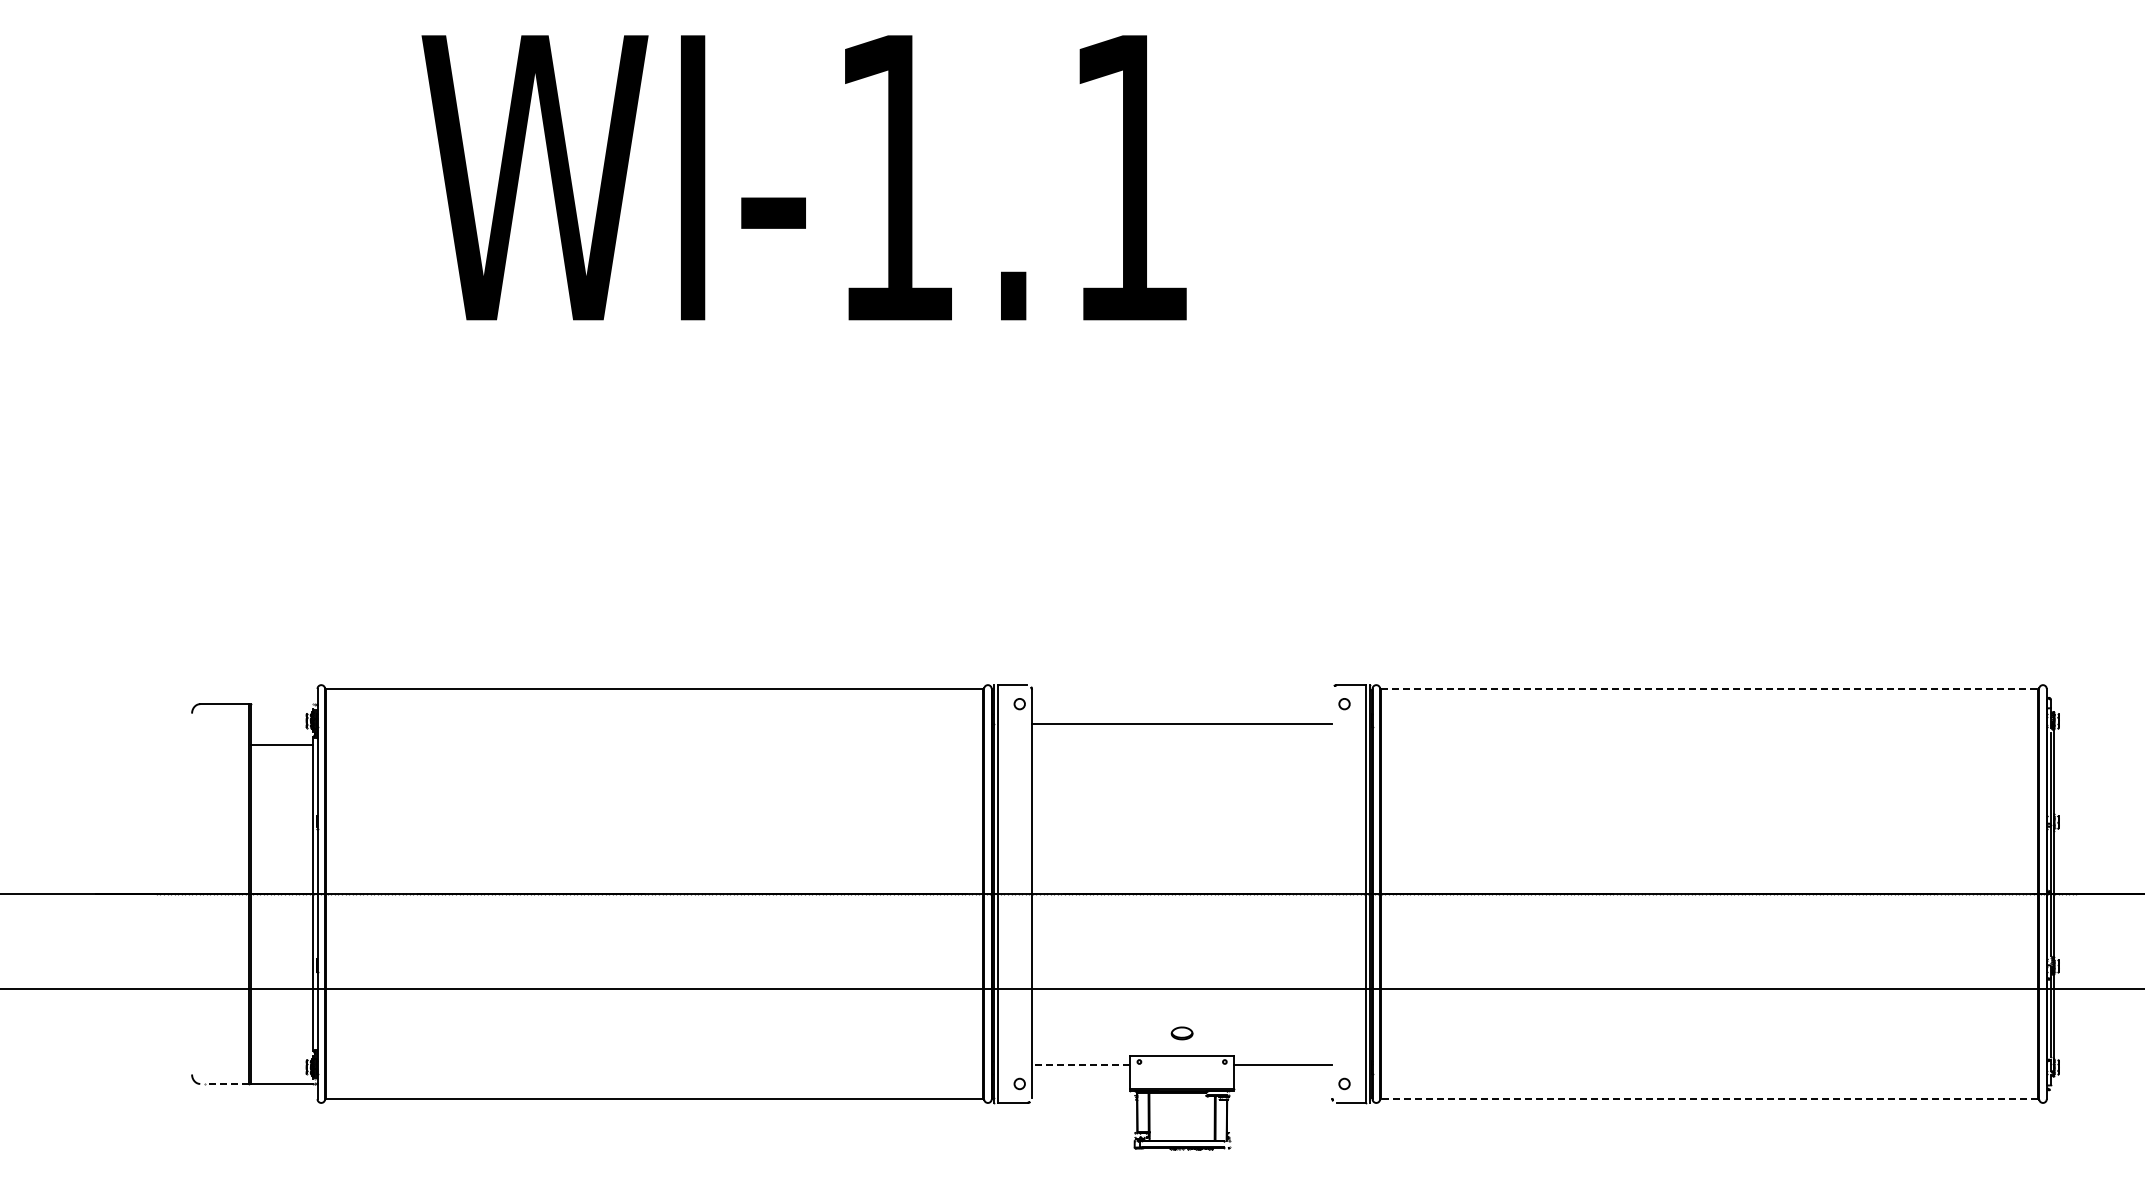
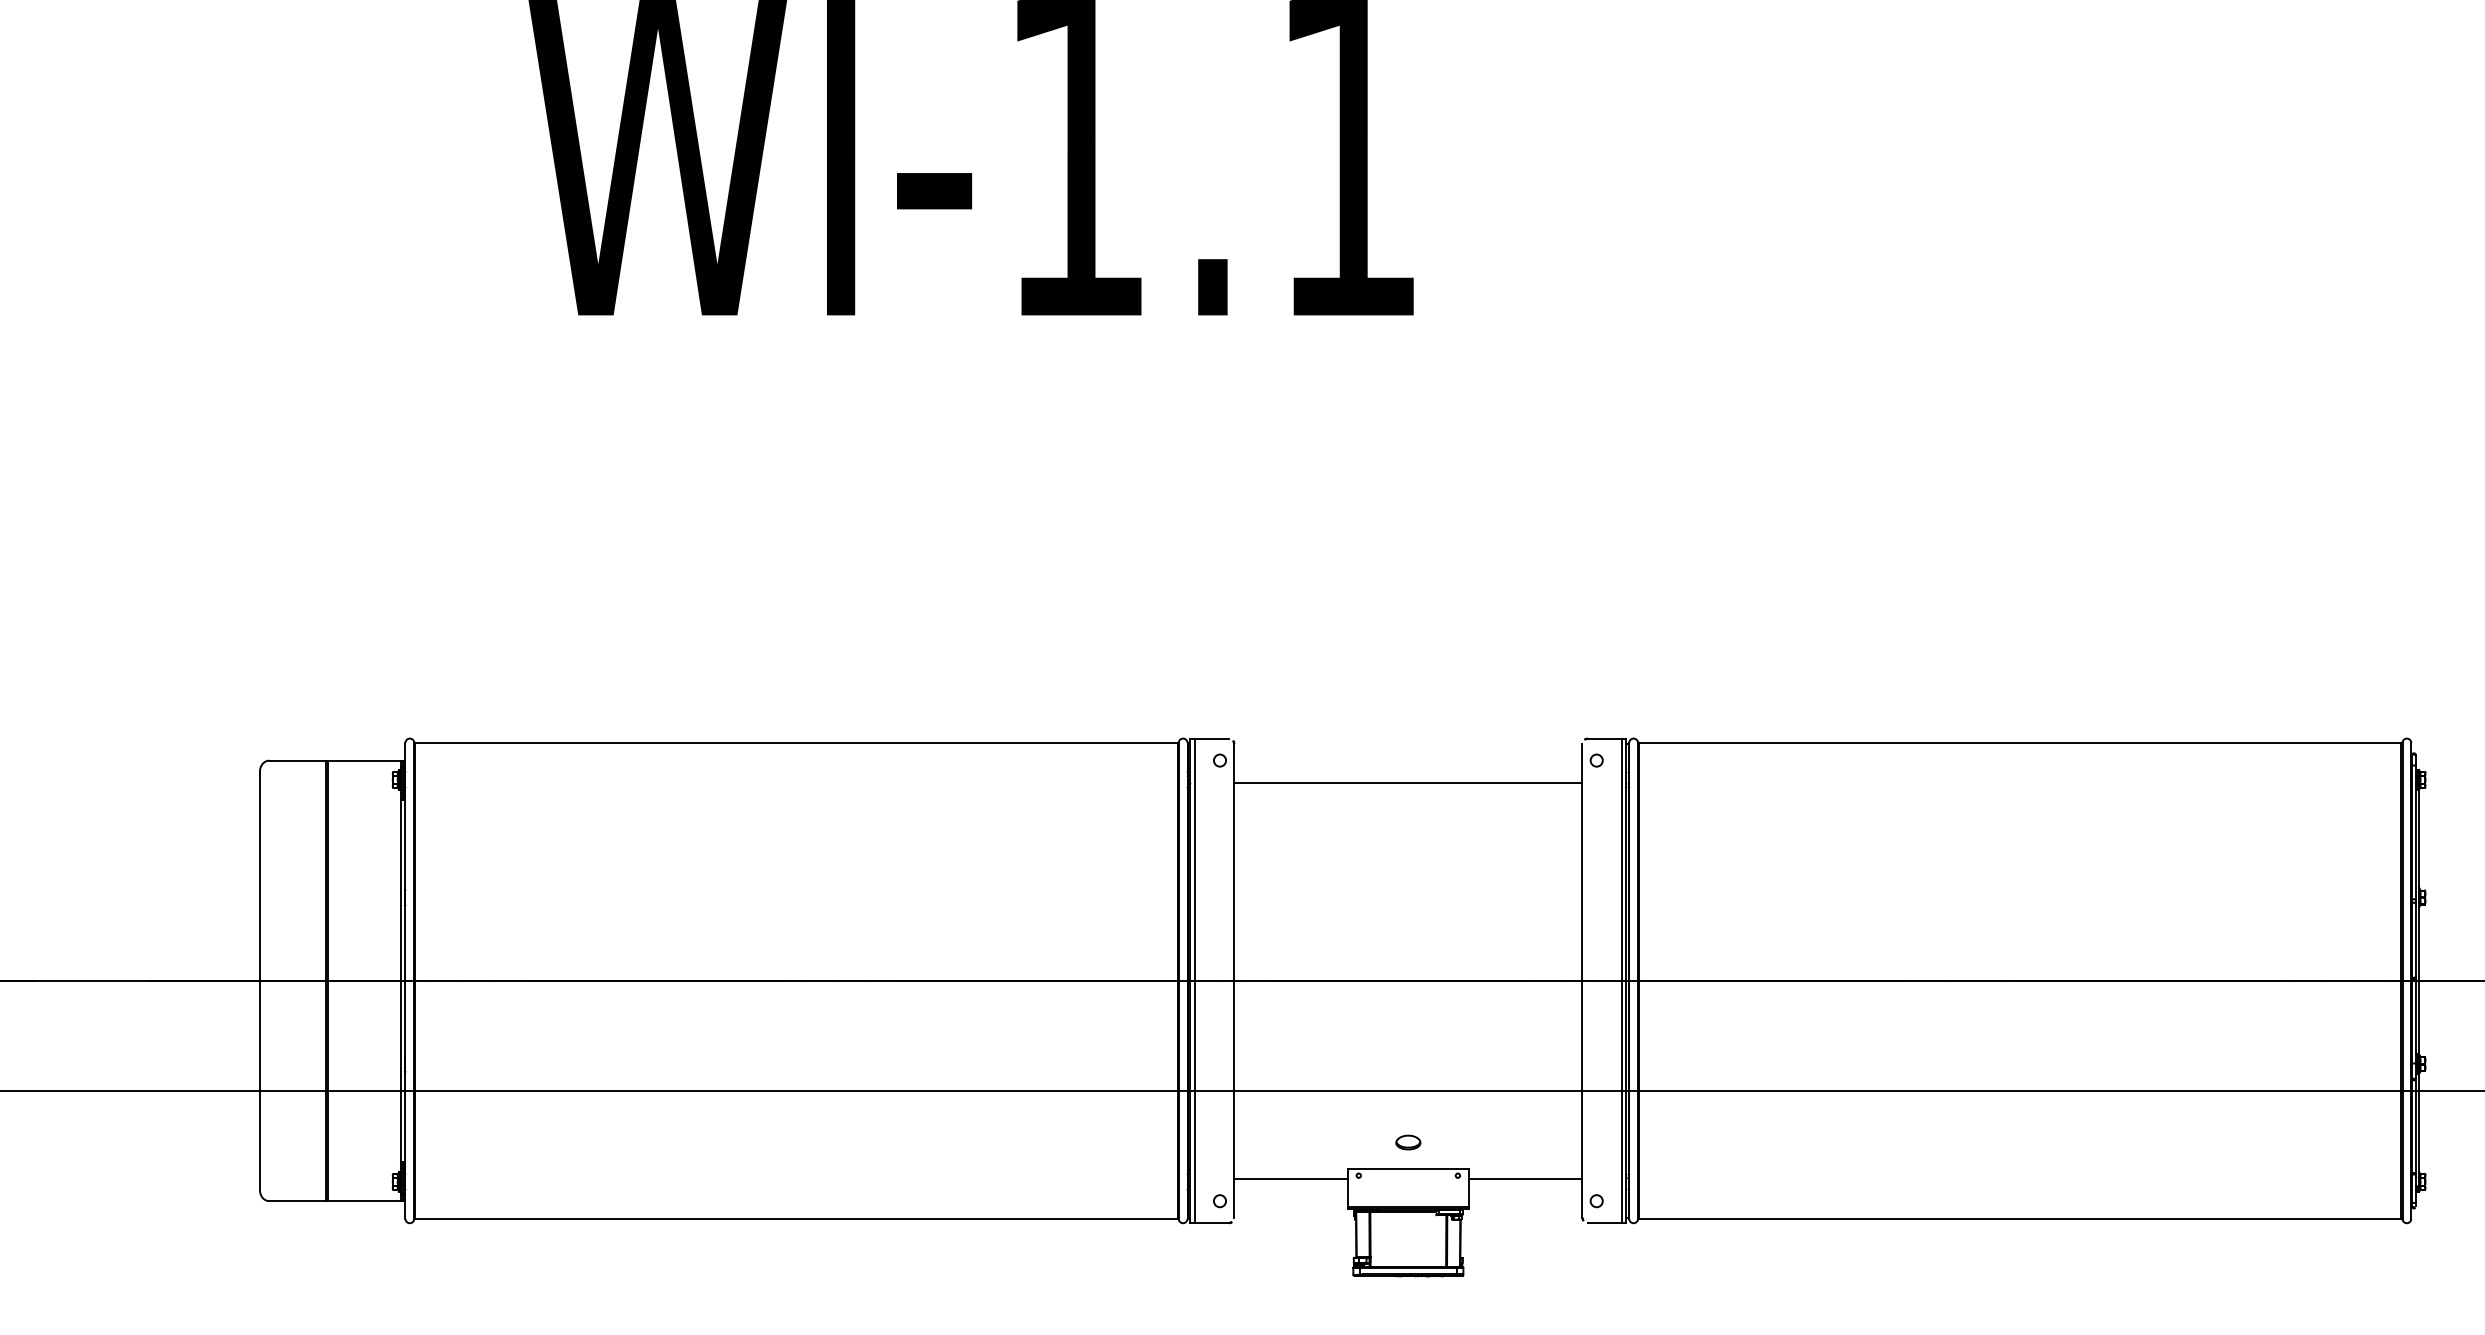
line: (1709, 688) -> (2020, 742), dashed -> solid
line: (282, 745) -> (364, 761), moved
line: (192, 893) -> (260, 980), added
line: (1332, 893) -> (1582, 980), added
line: (1081, 1064) -> (1291, 1178), dashed -> solid
line: (224, 1083) -> (297, 1200), dashed -> solid
line: (1709, 1099) -> (2020, 1219), dashed -> solid

